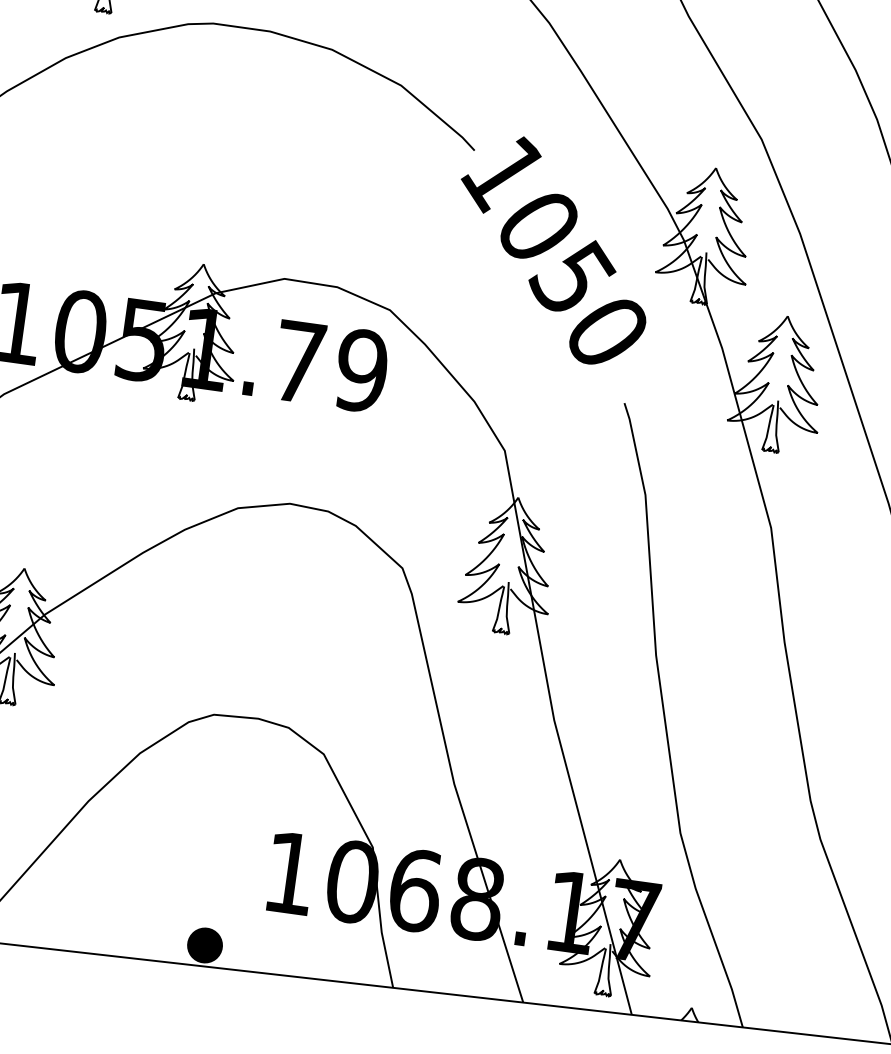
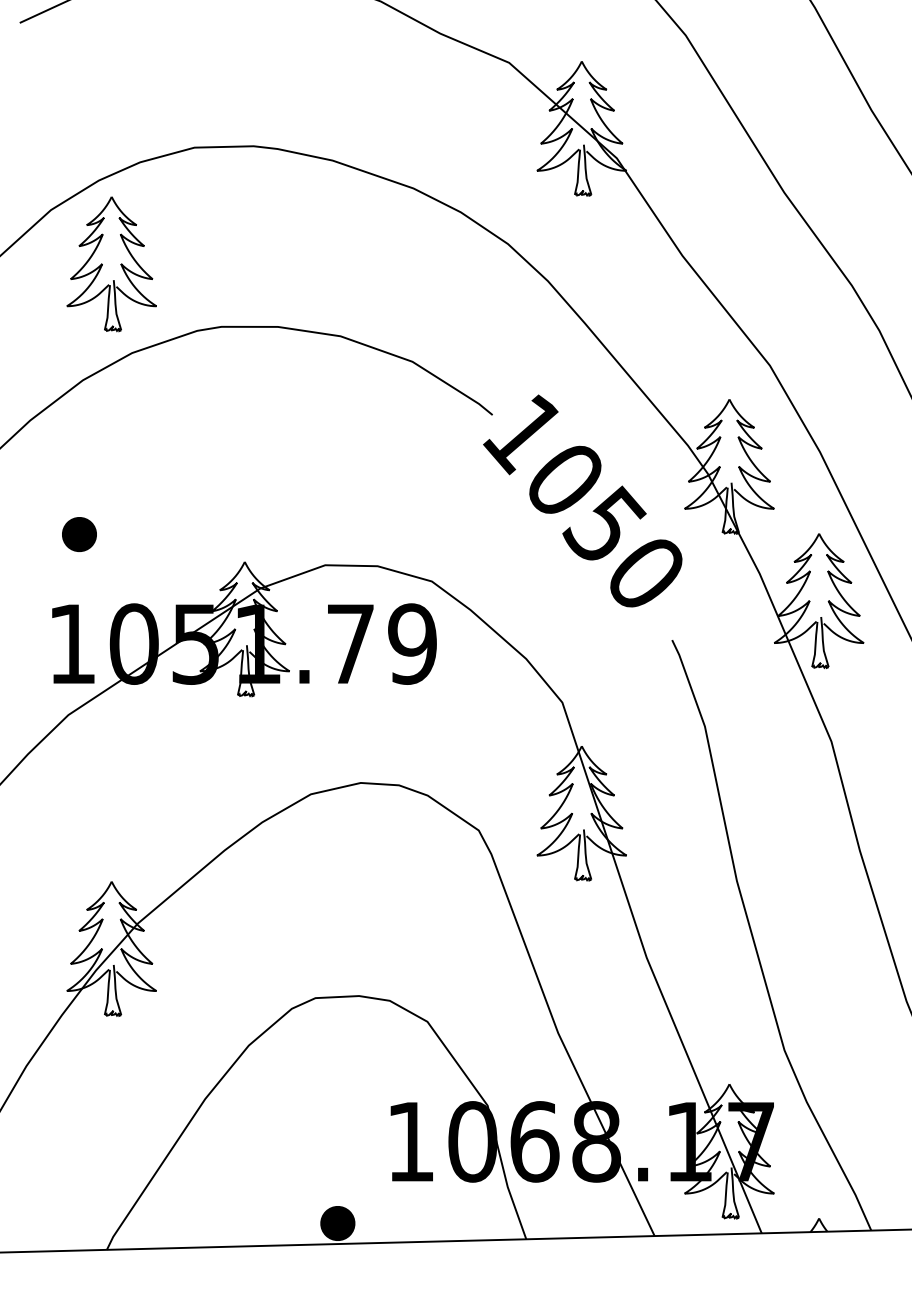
part: (40, 213) -> (79, 534), added

